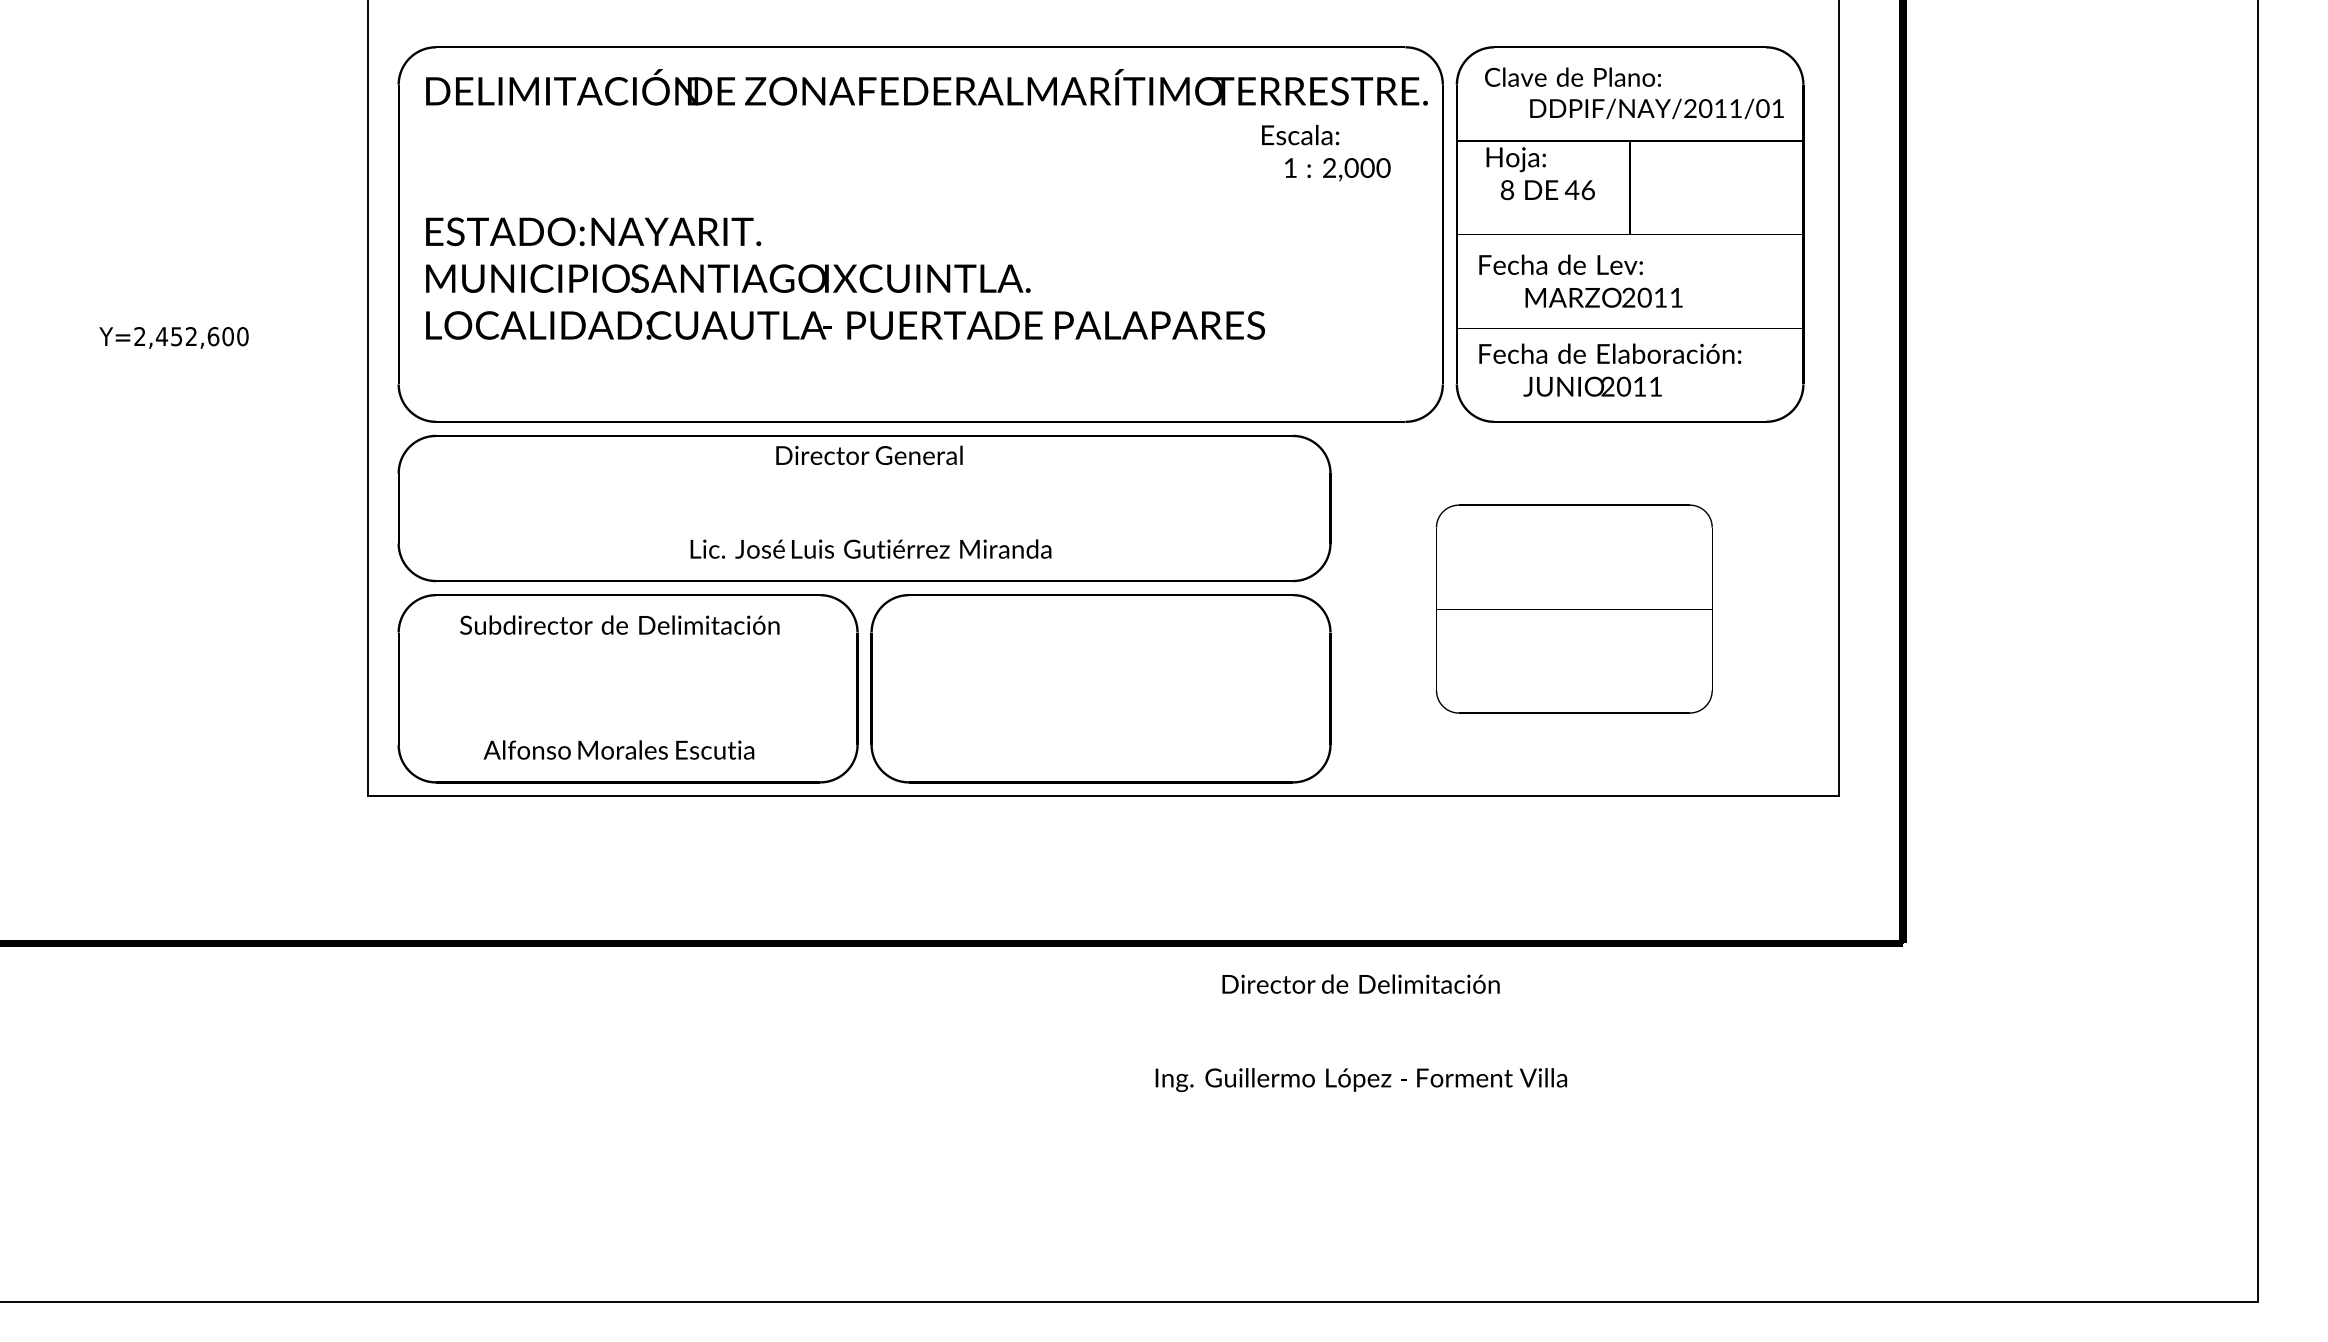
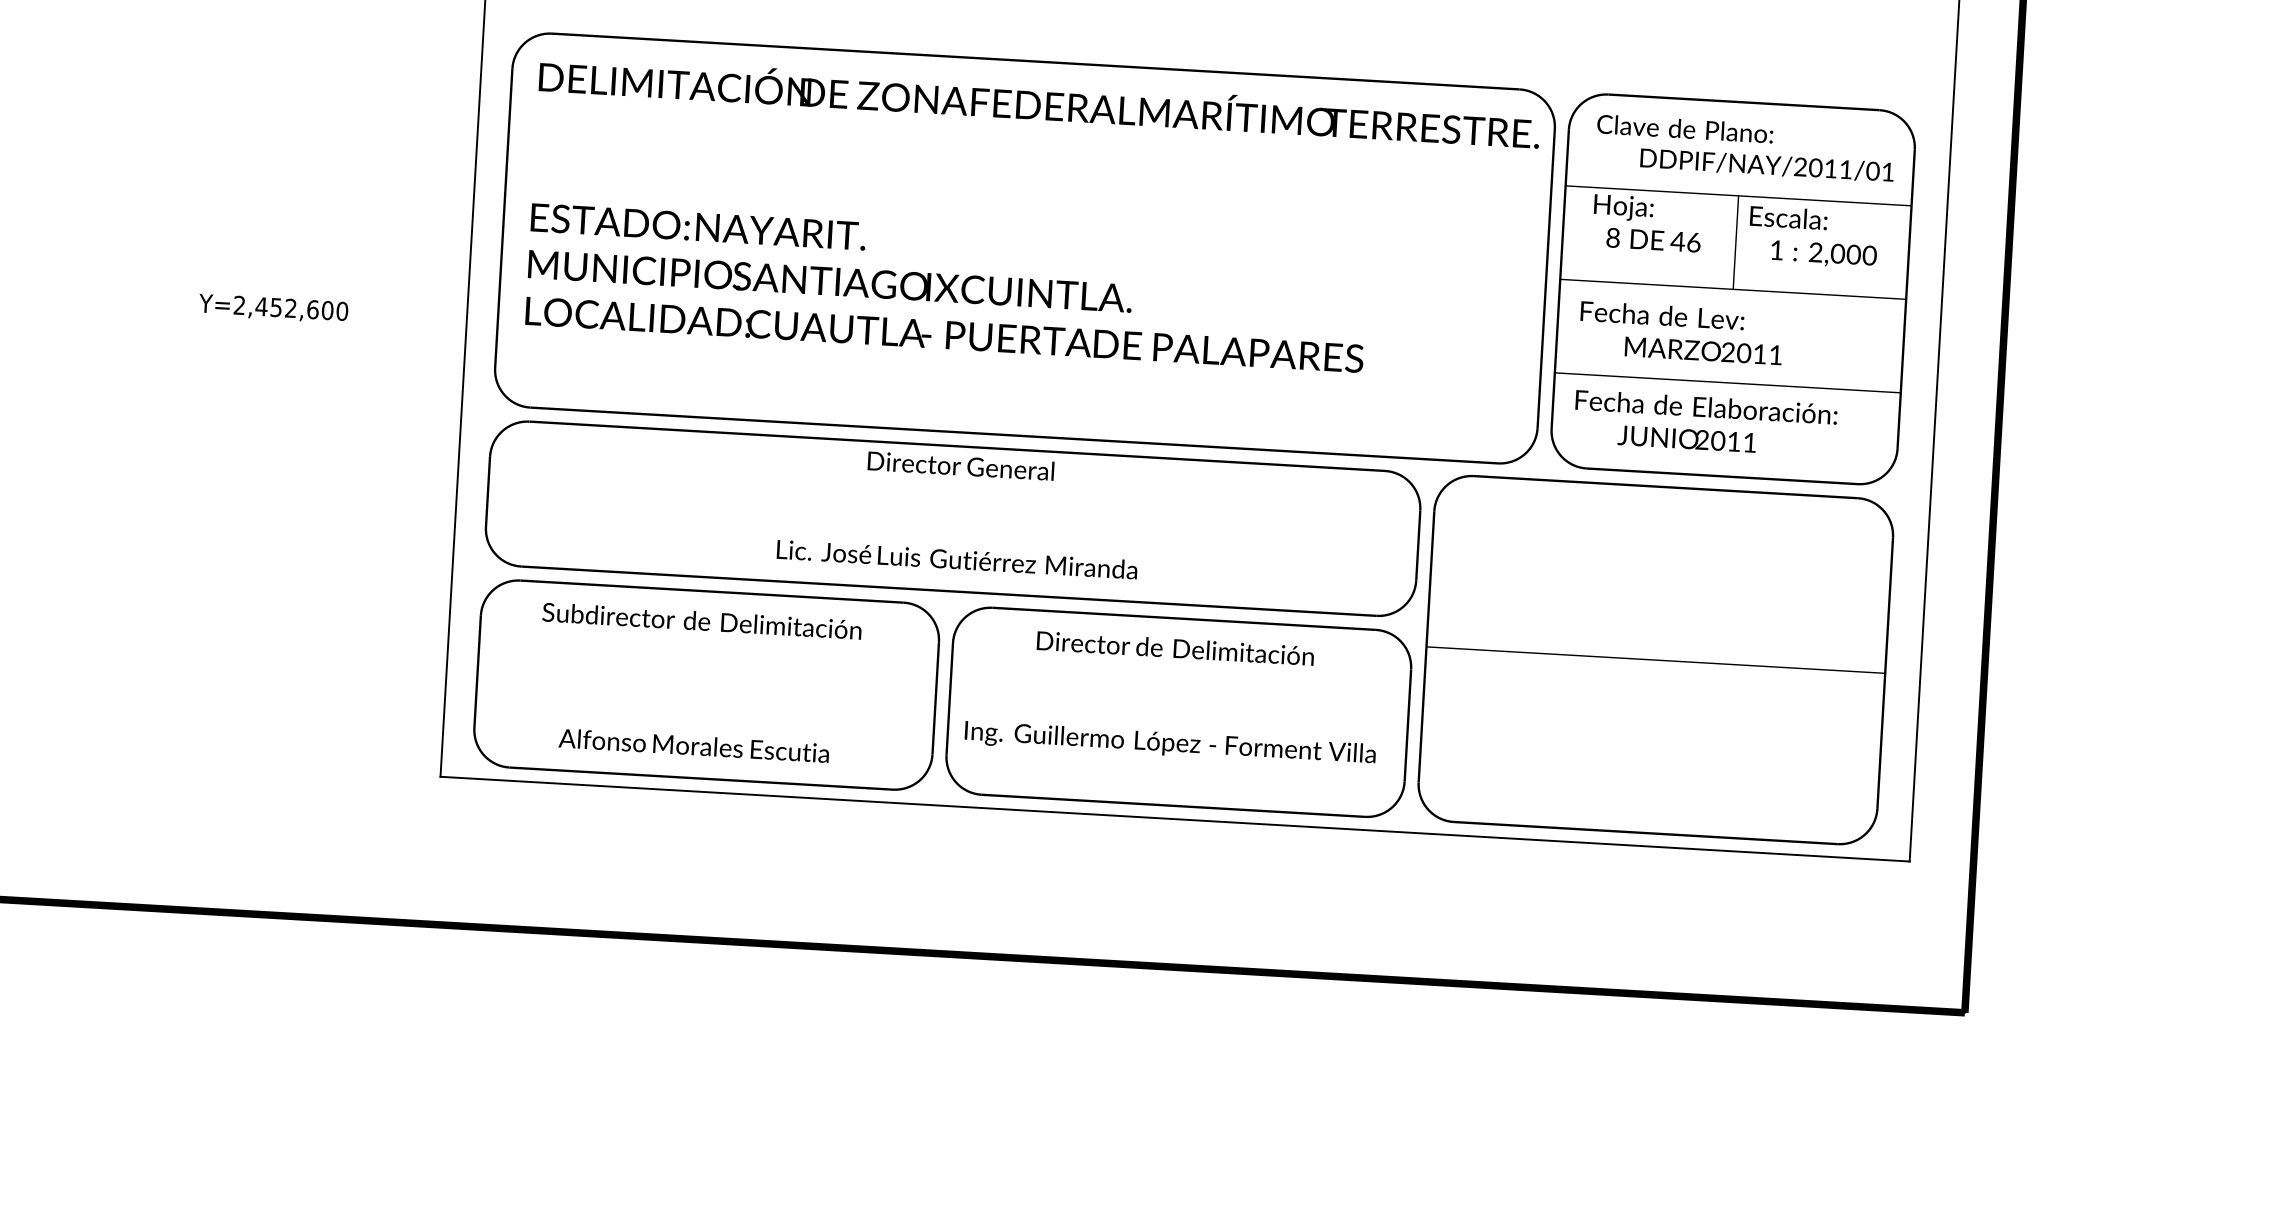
text: (1326, 152) -> (1813, 236), moved
part: (1574, 608) -> (1656, 659), size x1.67
text: (1361, 1032) -> (1173, 696), moved

